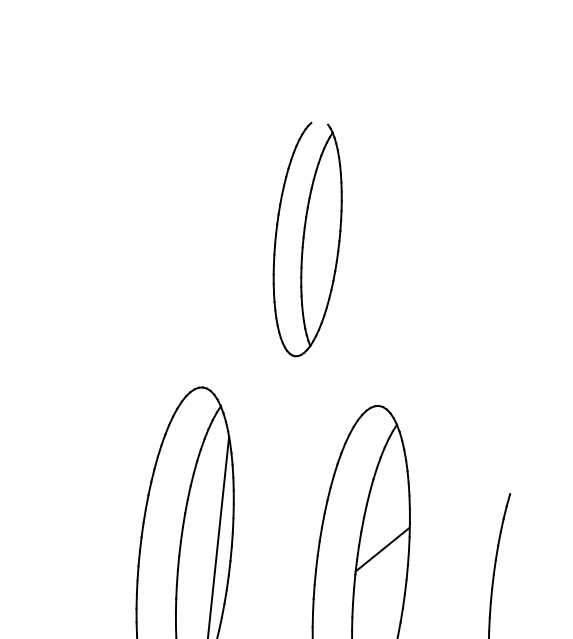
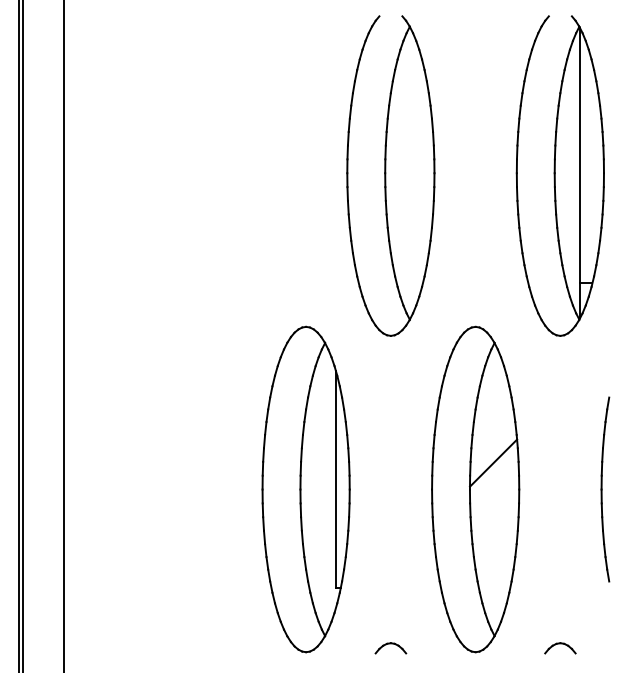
part: (307, 239) -> (390, 175), size x1.43
part: (482, 257) -> (559, 175), added

